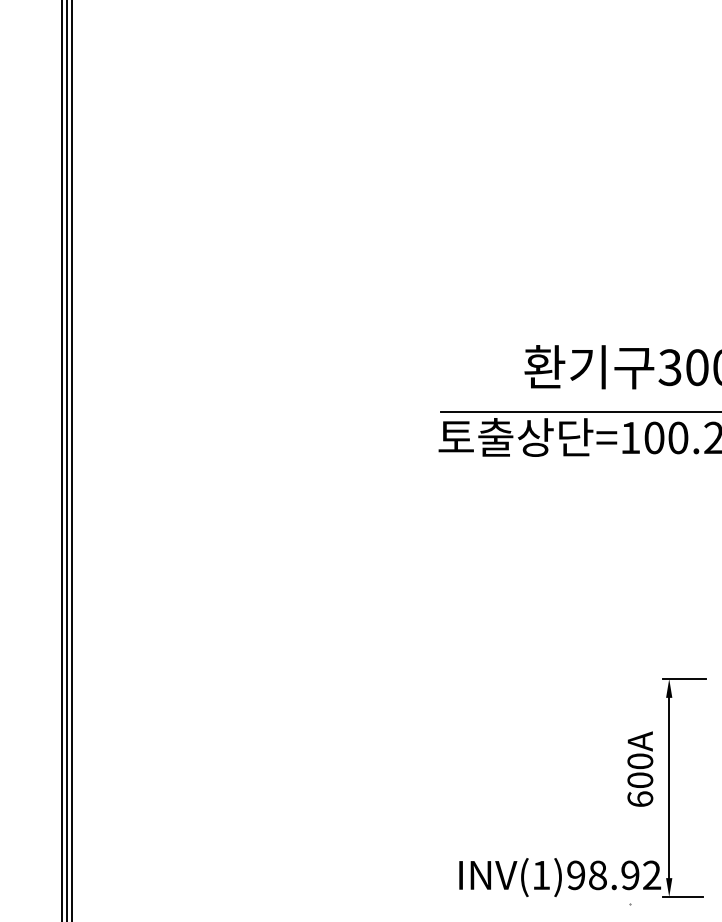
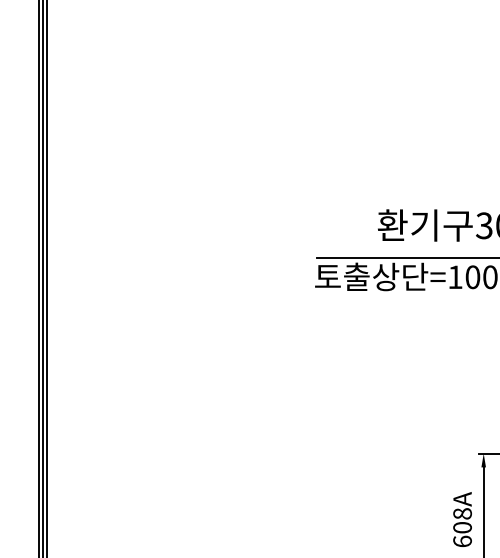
text: (640, 761) -> (462, 513), 600A -> 608A

